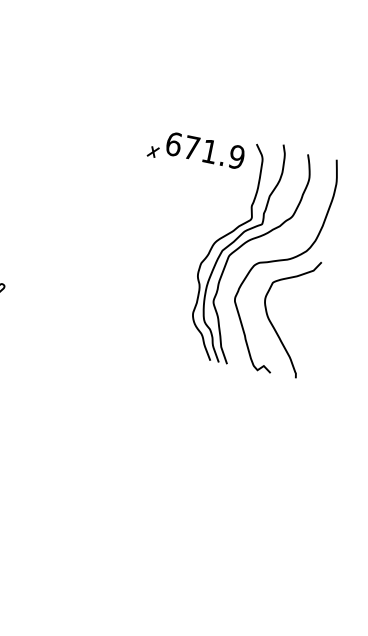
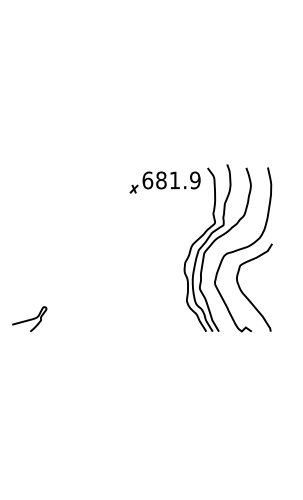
text: (192, 148) -> (161, 180), 671.9 -> 681.9

